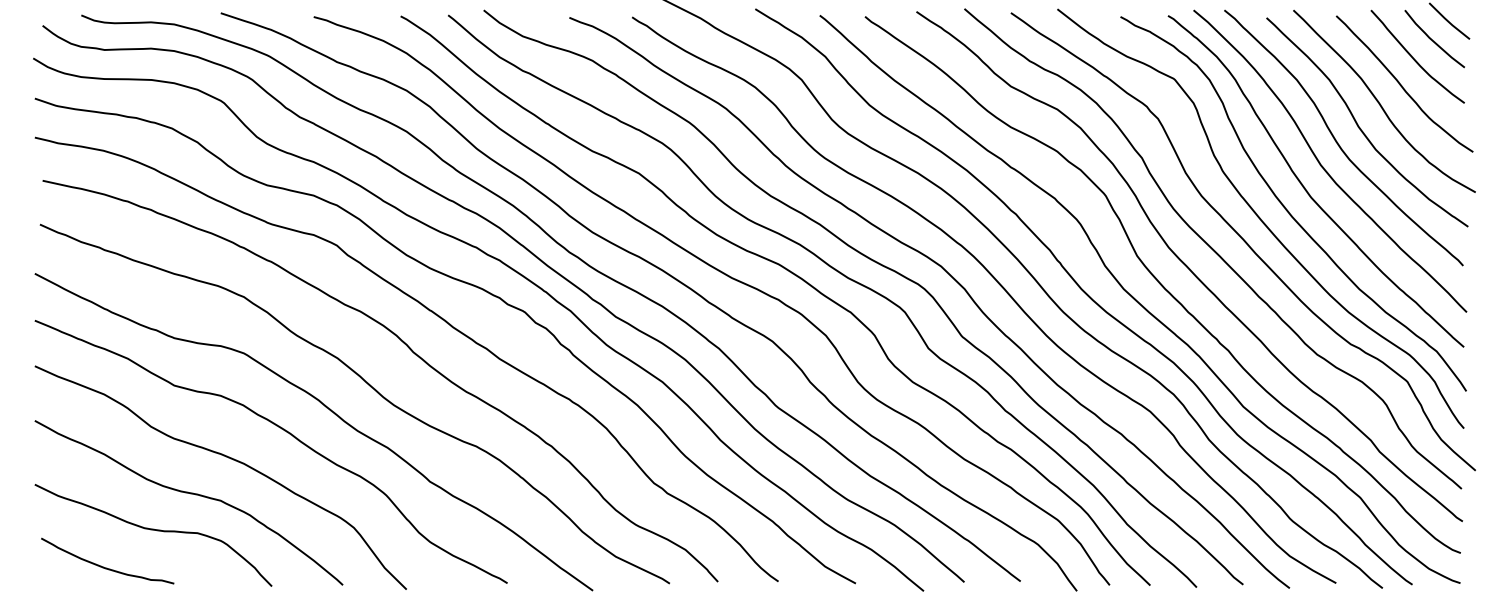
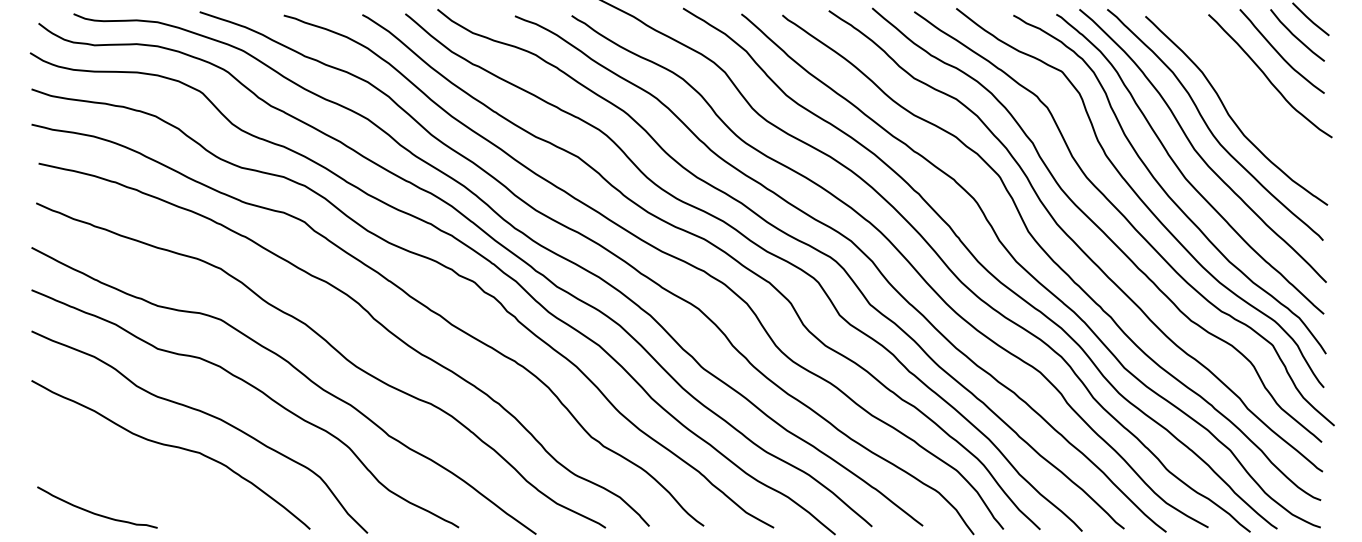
curve: (1380, 103) -> (1248, 93), removed
curve: (154, 531) -> (139, 480), removed

